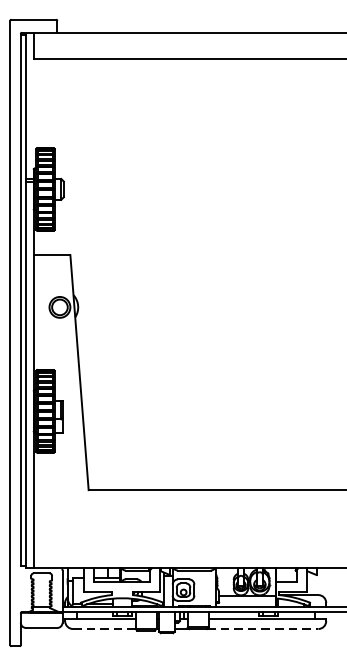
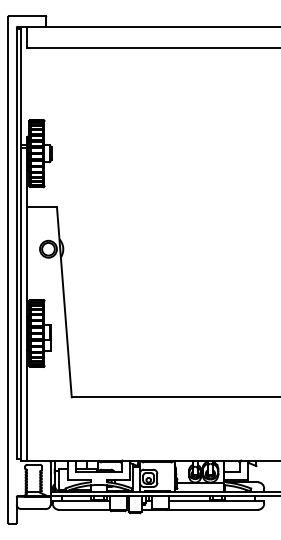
line: (104, 628) -> (84, 509), dashed -> solid
line: (263, 628) -> (213, 509), dashed -> solid

